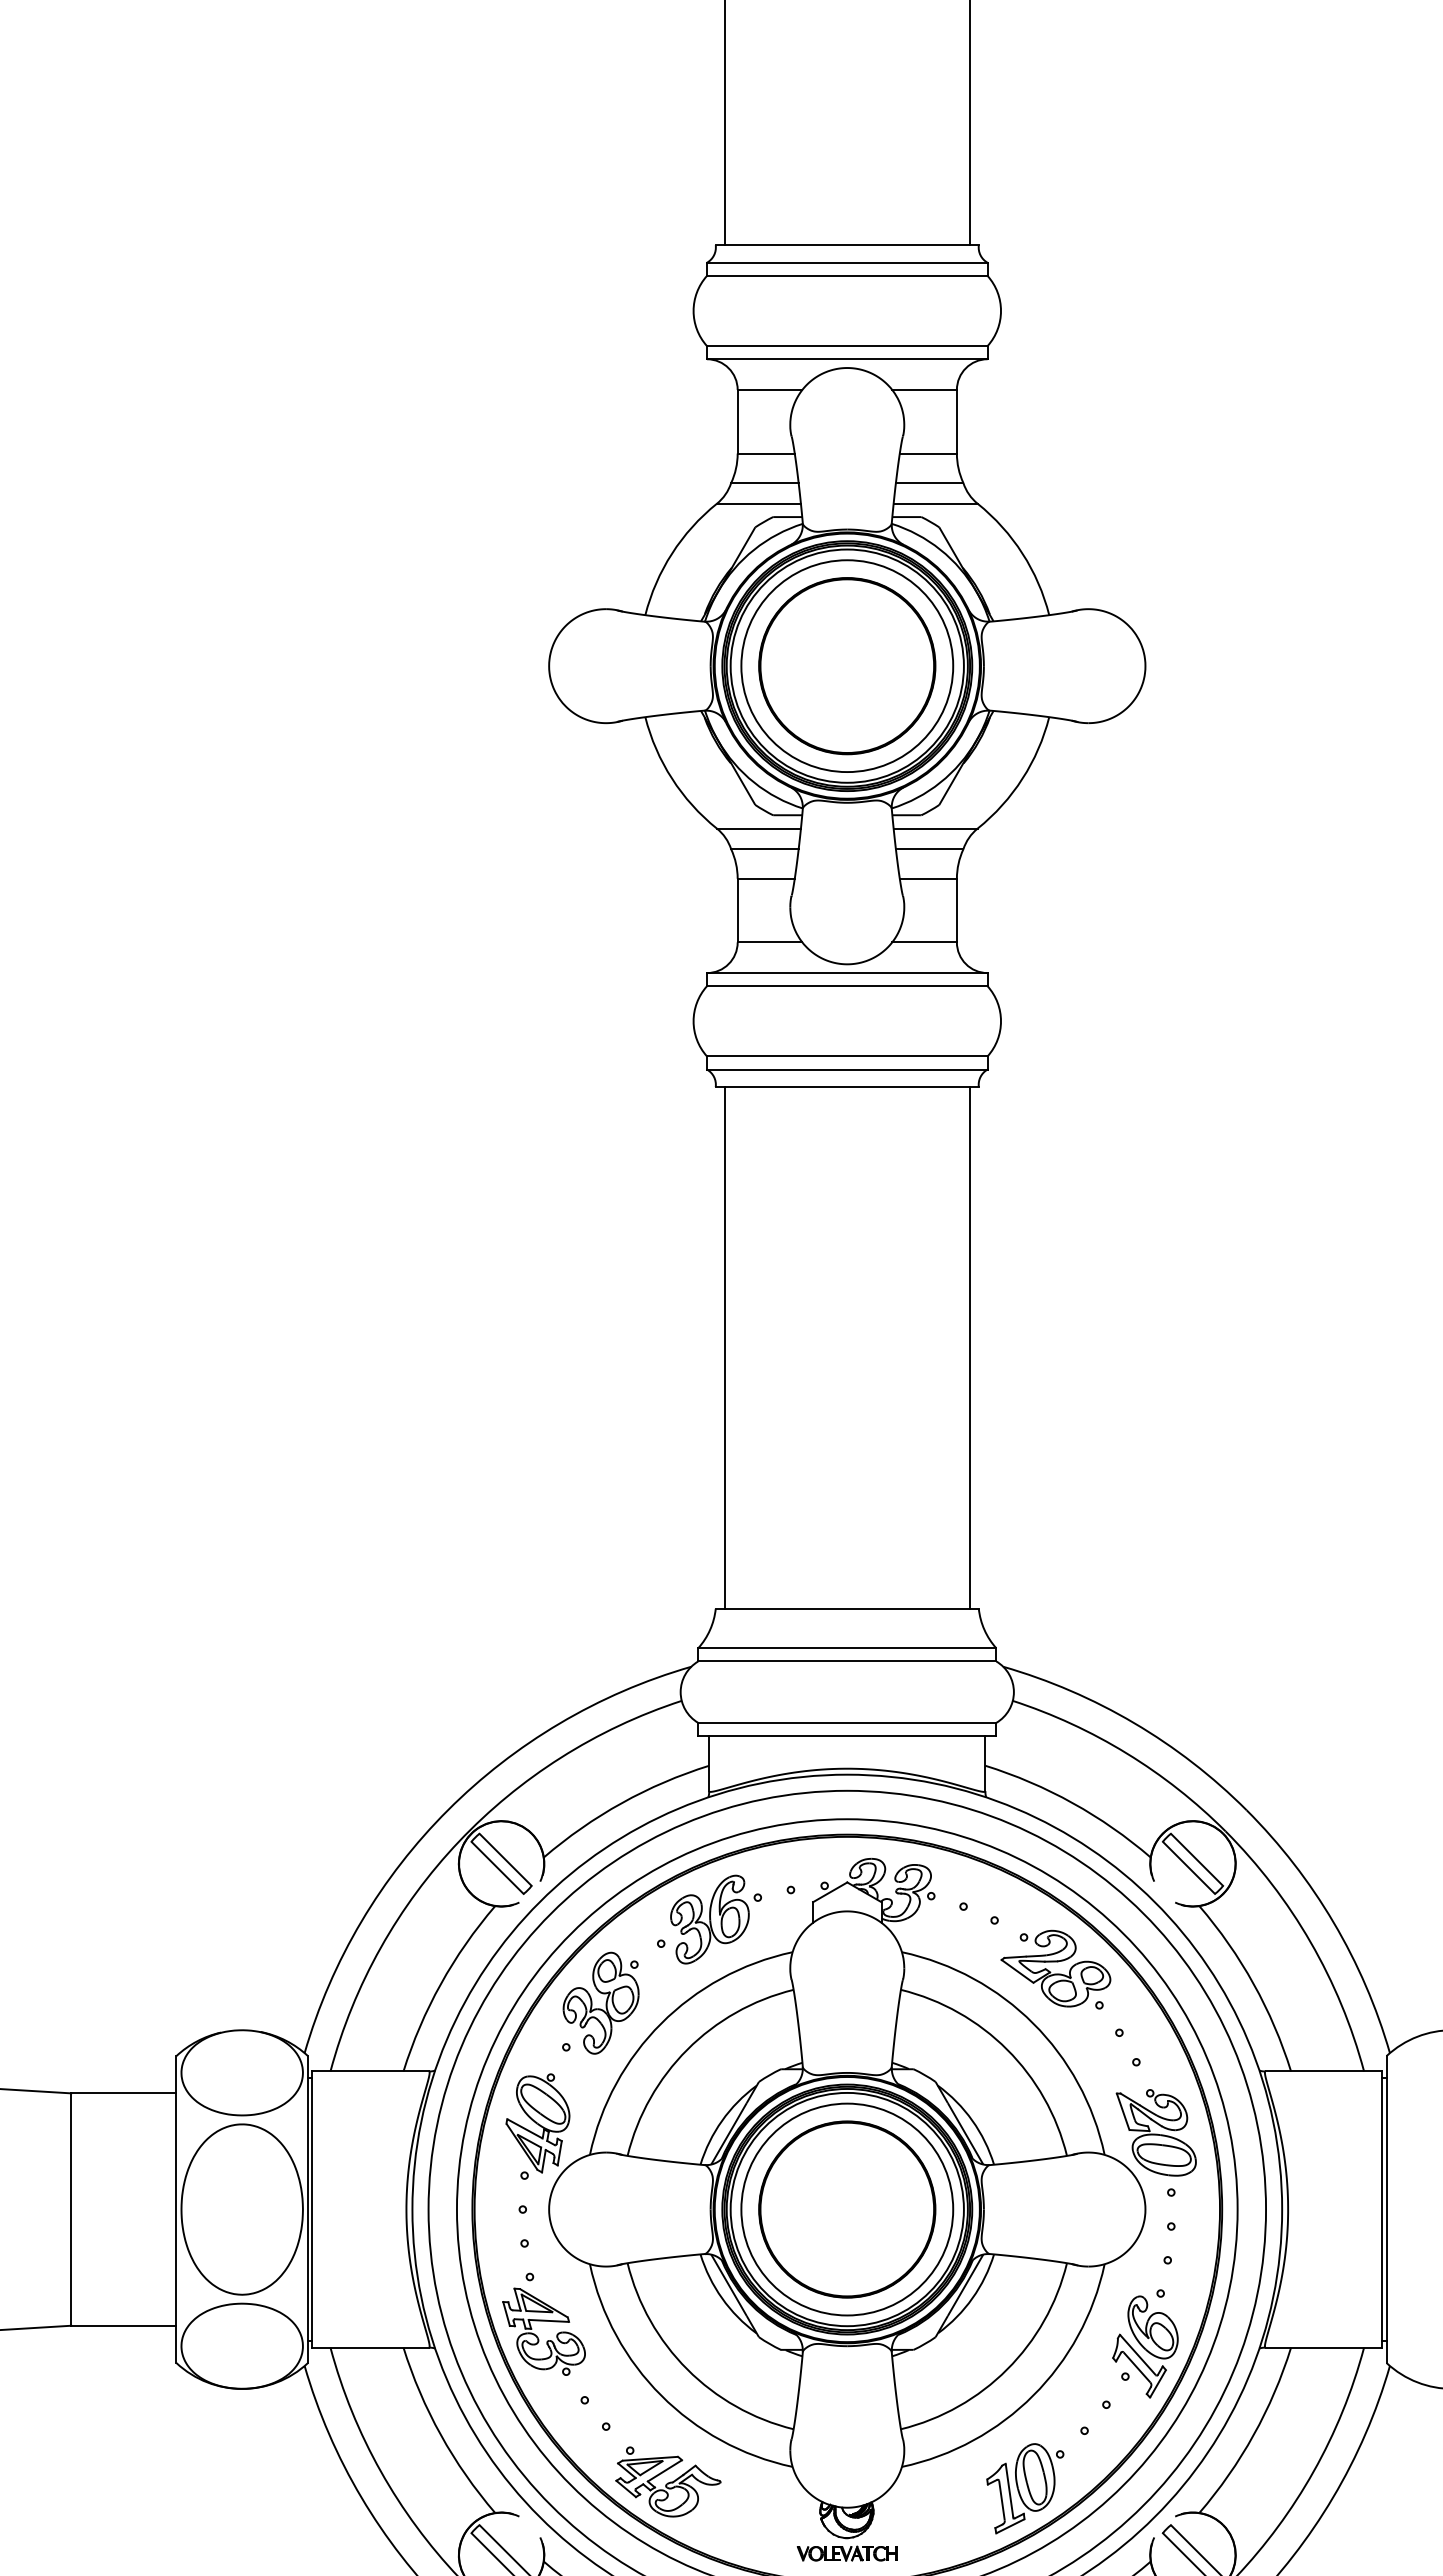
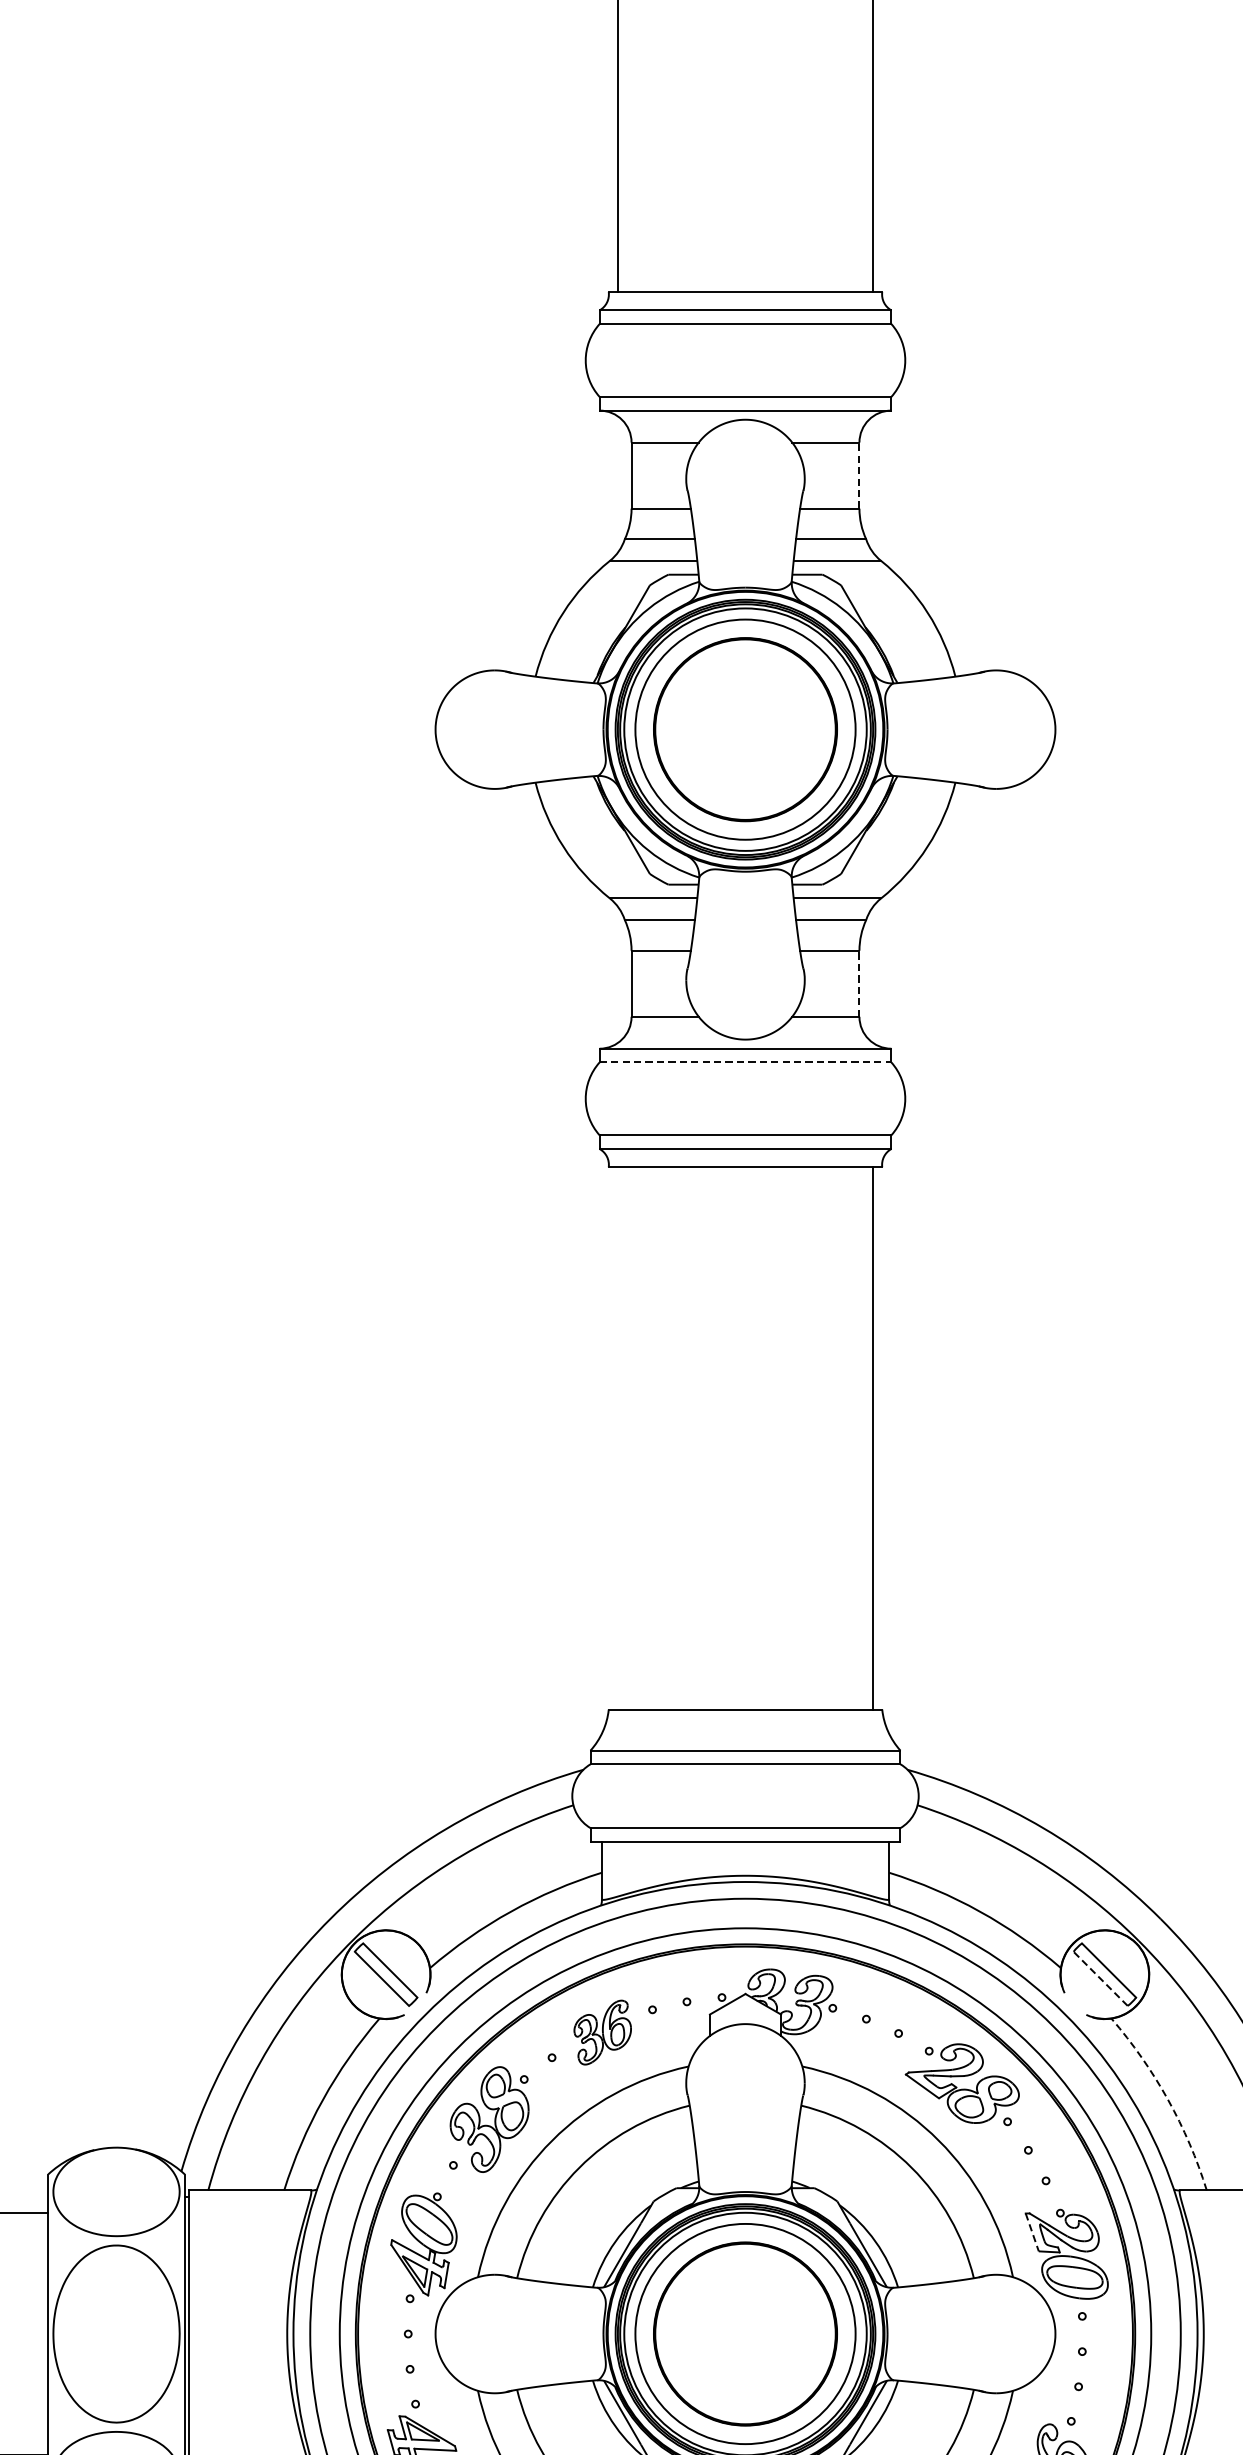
line: (956, 421) -> (859, 475), solid -> dashed
line: (956, 910) -> (859, 983), solid -> dashed
line: (847, 986) -> (745, 1062), solid -> dashed
line: (724, 1347) -> (617, 1437), removed
line: (1188, 1867) -> (1100, 1978), solid -> dashed
part: (709, 1919) -> (602, 2032), size x0.7
arc: (1253, 1984) -> (1167, 2100), solid -> dashed
line: (1123, 2112) -> (1032, 2233), solid -> dashed

